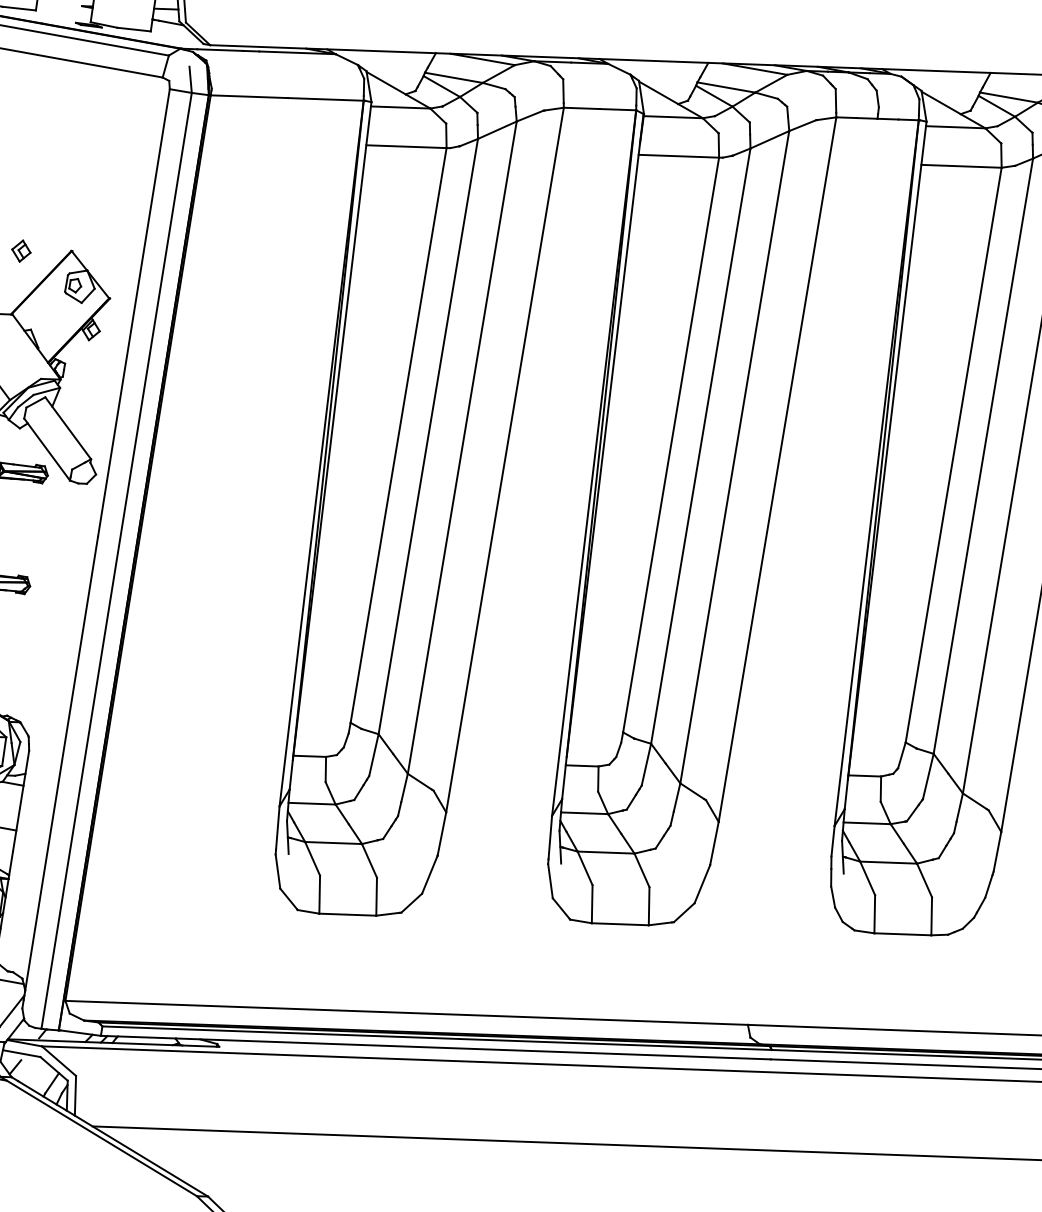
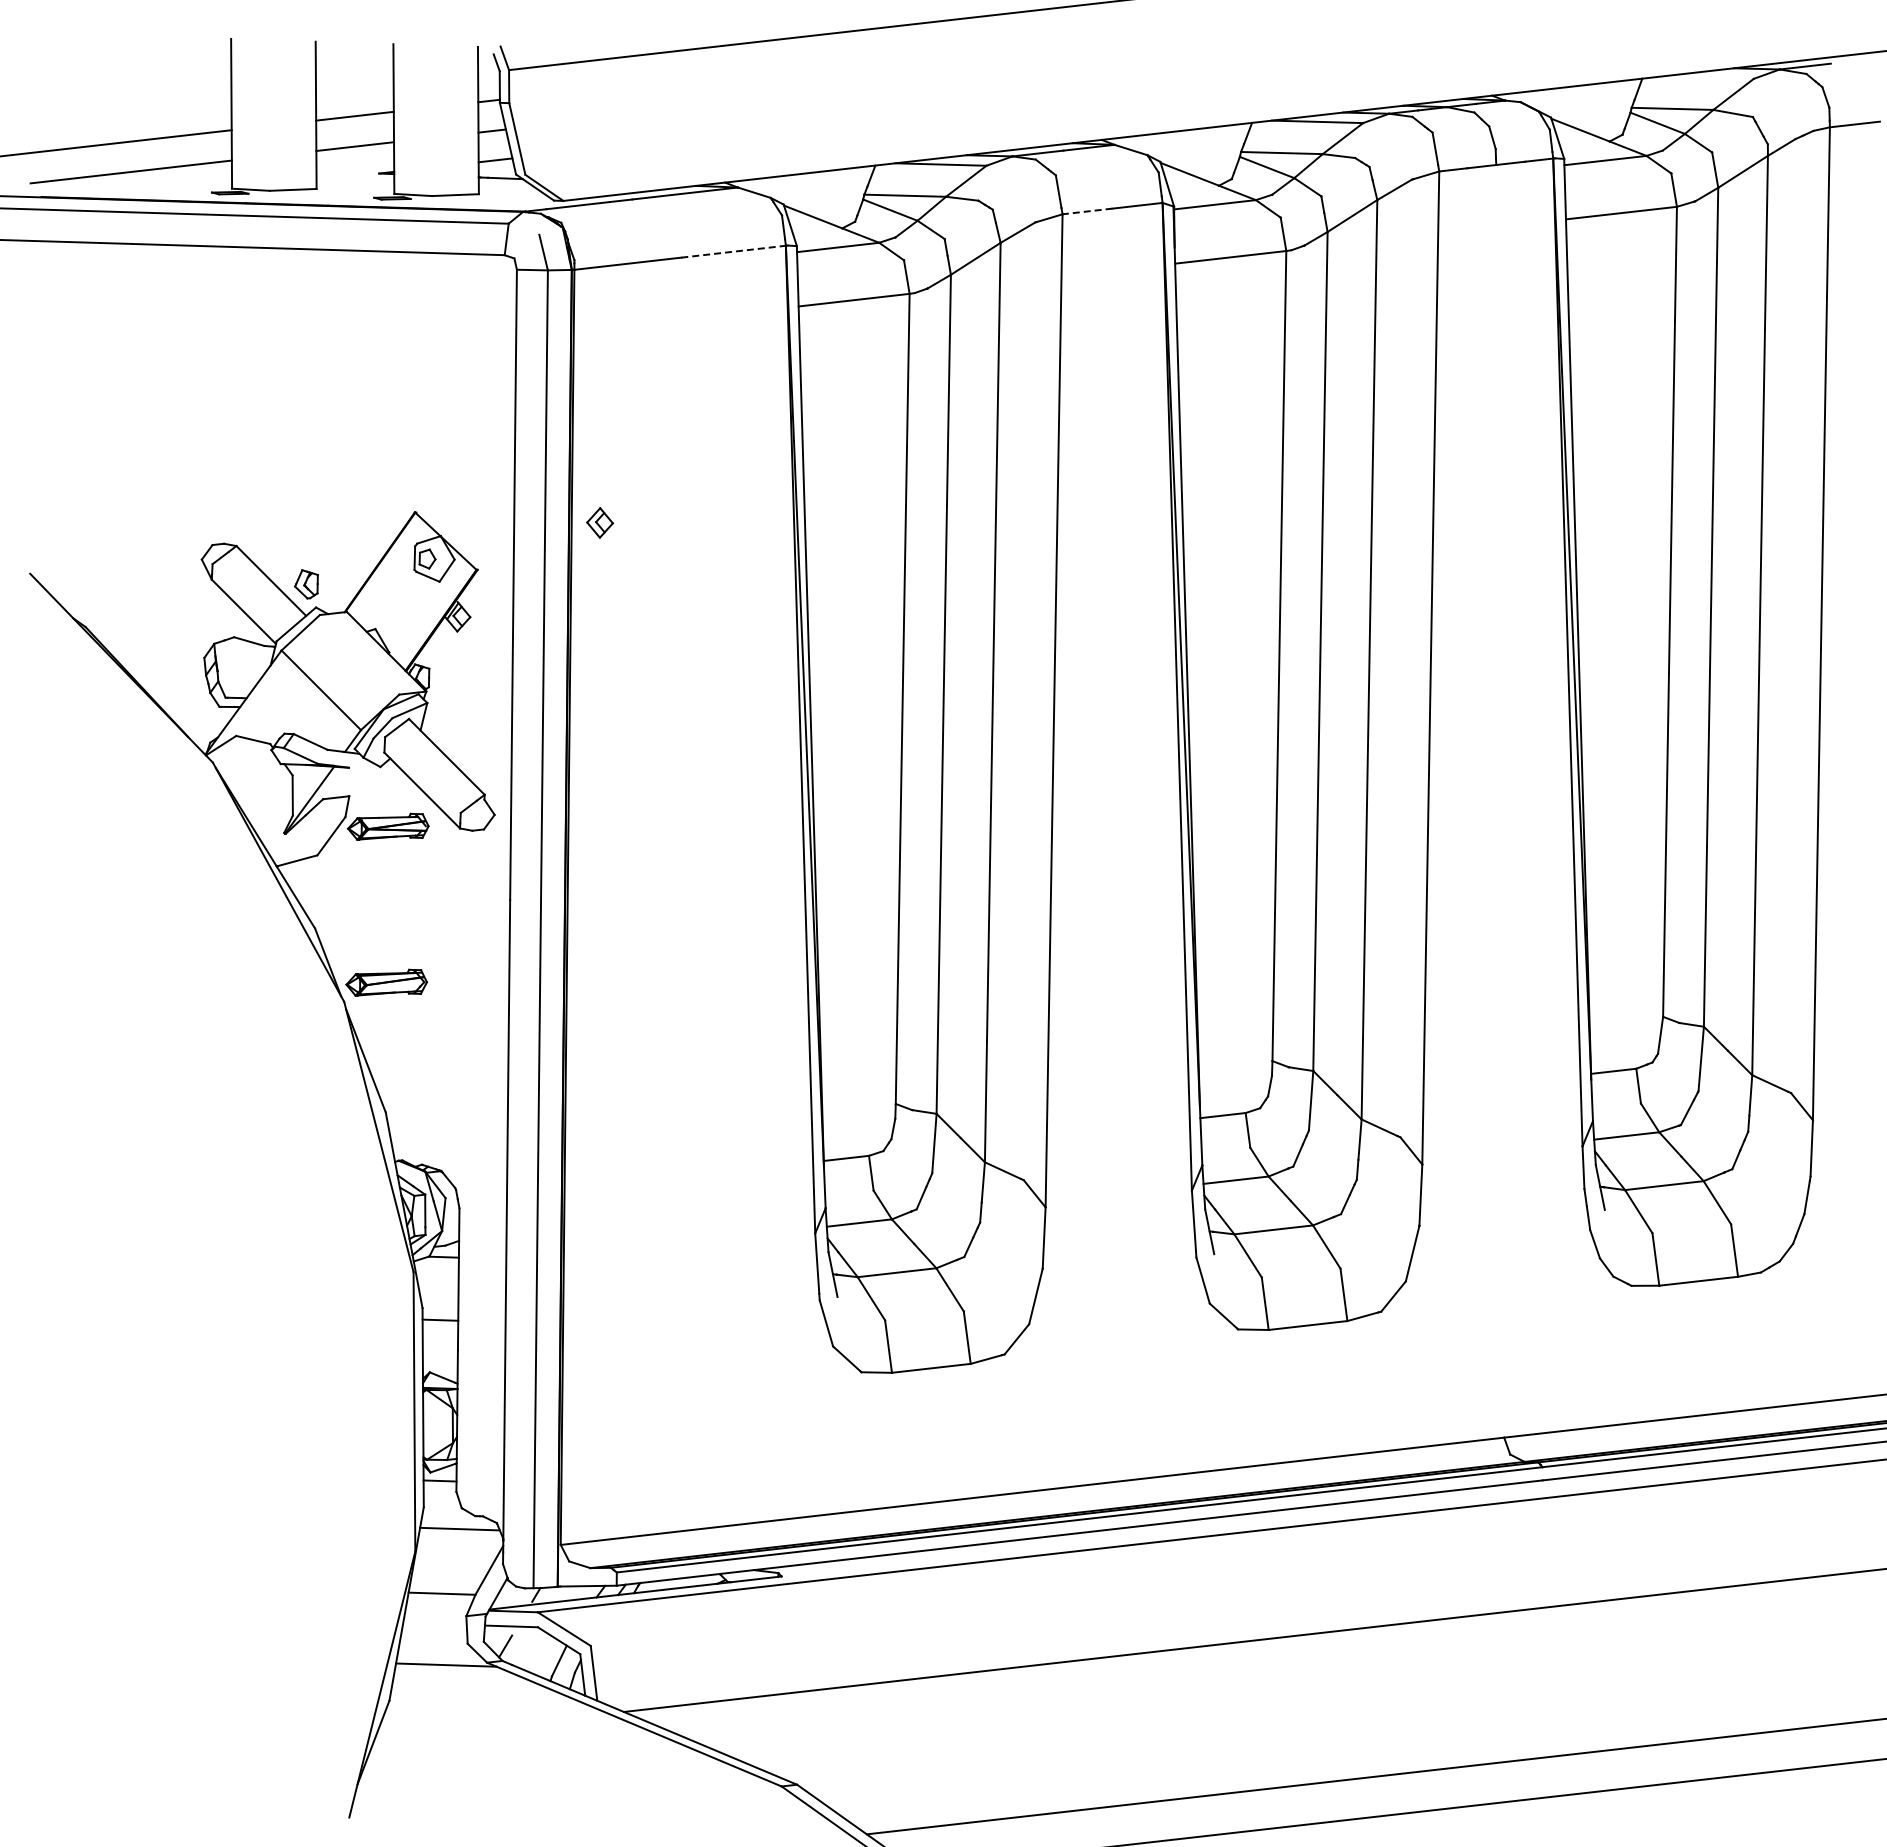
line: (325, 99) -> (733, 251), solid -> dashed
line: (581, 108) -> (1087, 211), solid -> dashed
part: (21, 250) -> (600, 522), moved

